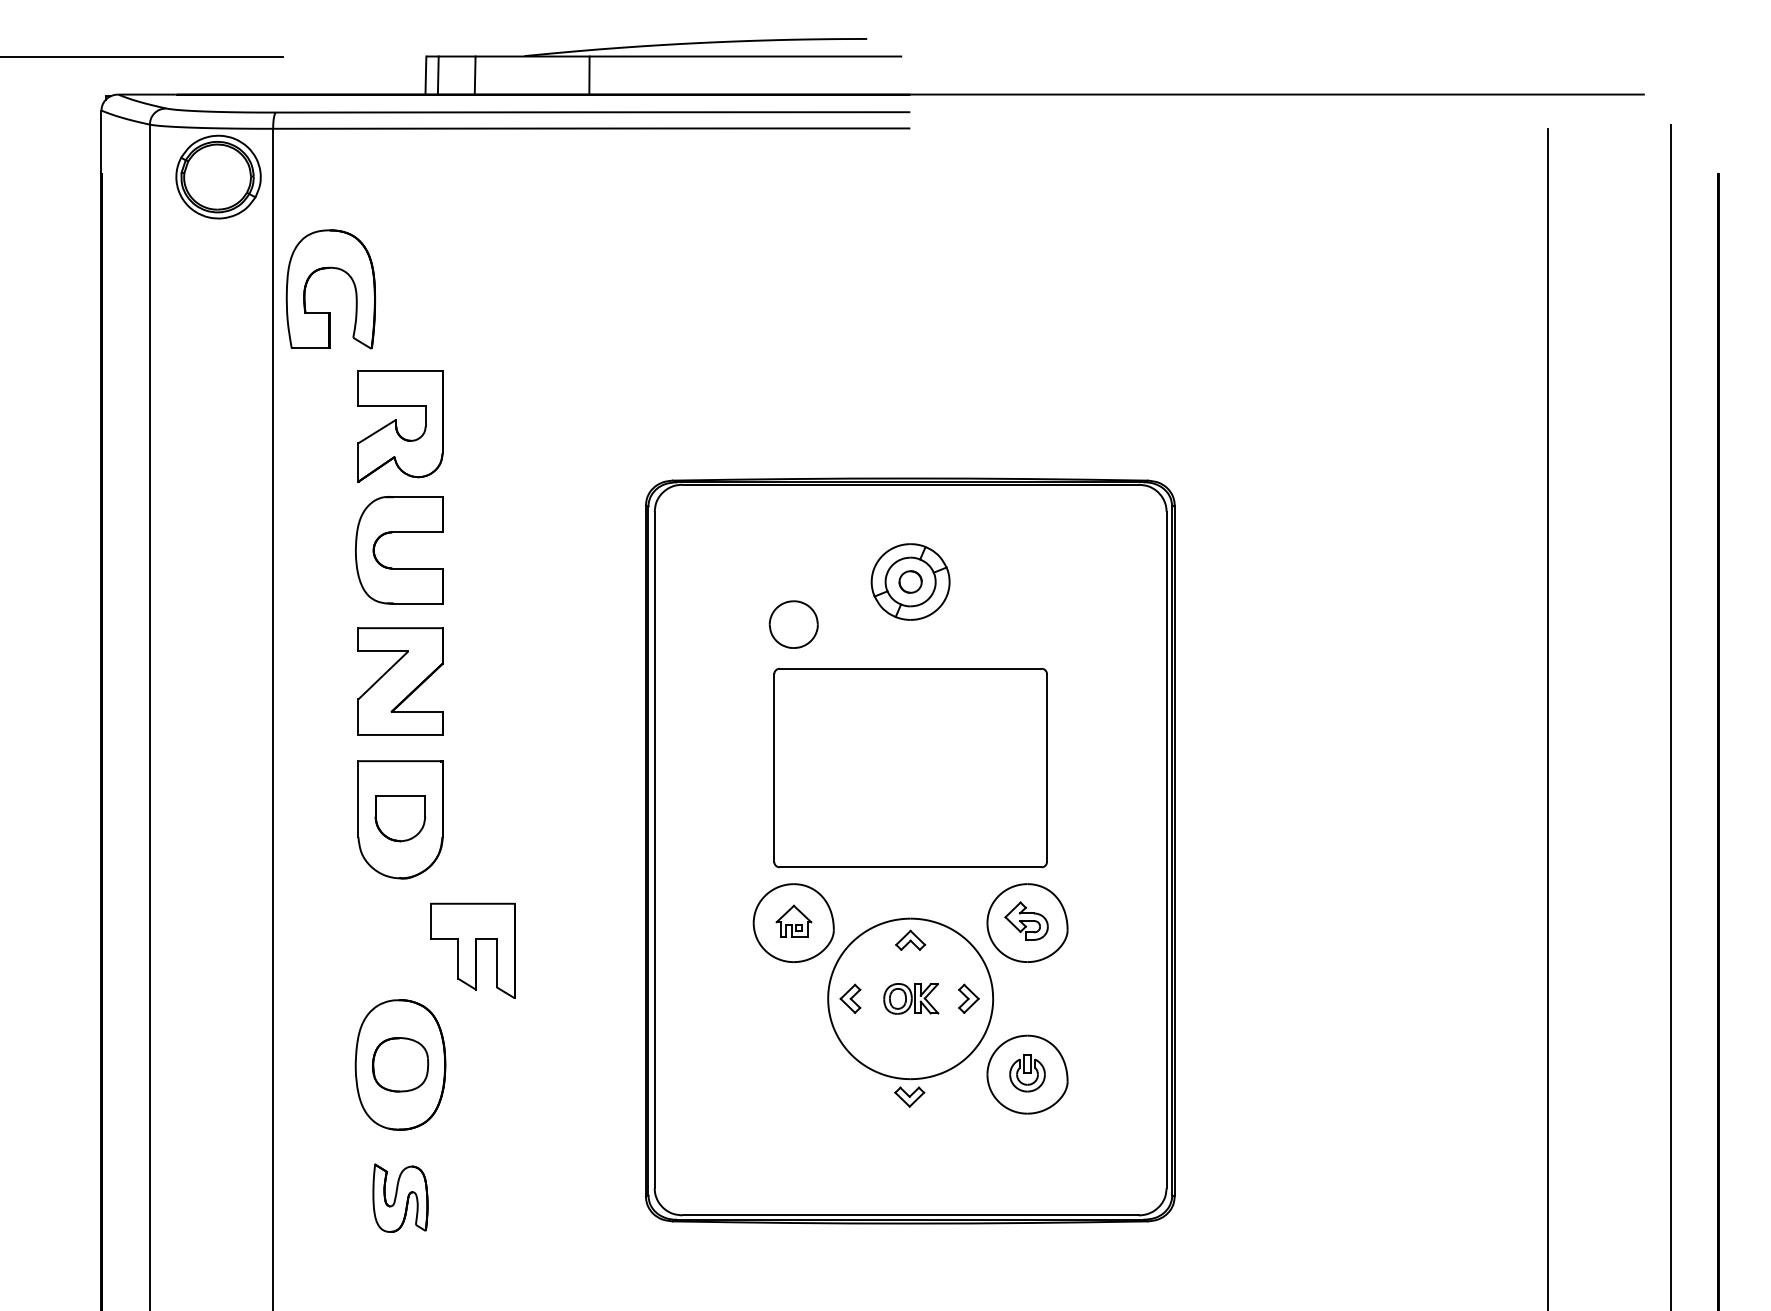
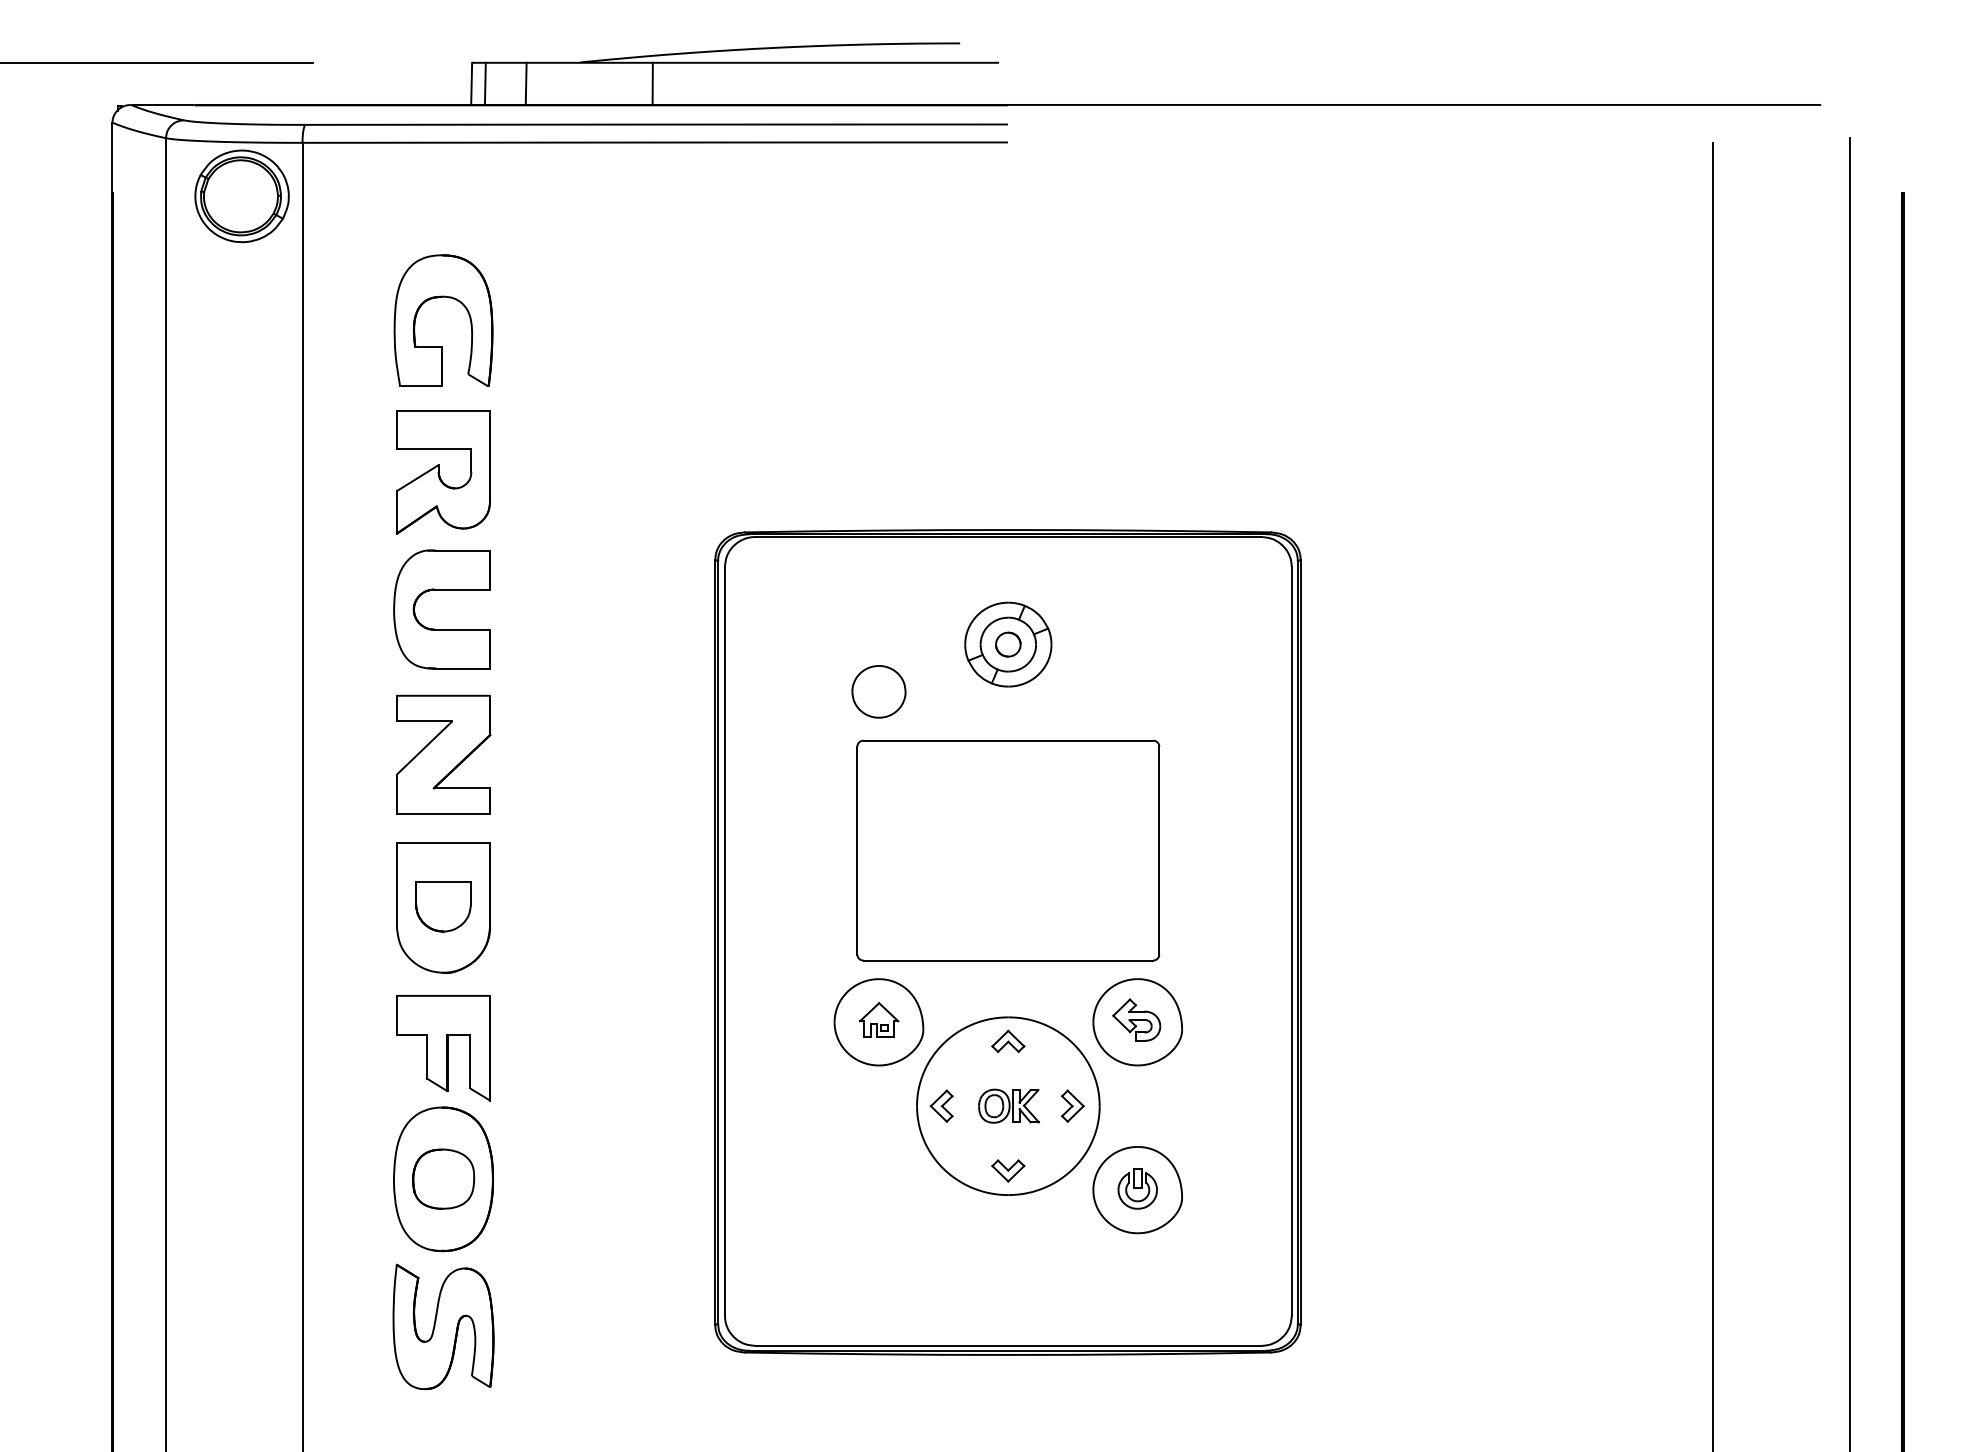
part: (326, 269) -> (438, 298), moved
part: (472, 951) -> (443, 1048), moved
part: (909, 1096) -> (1008, 1170), moved
part: (400, 1197) -> (443, 1326), size x1.67

